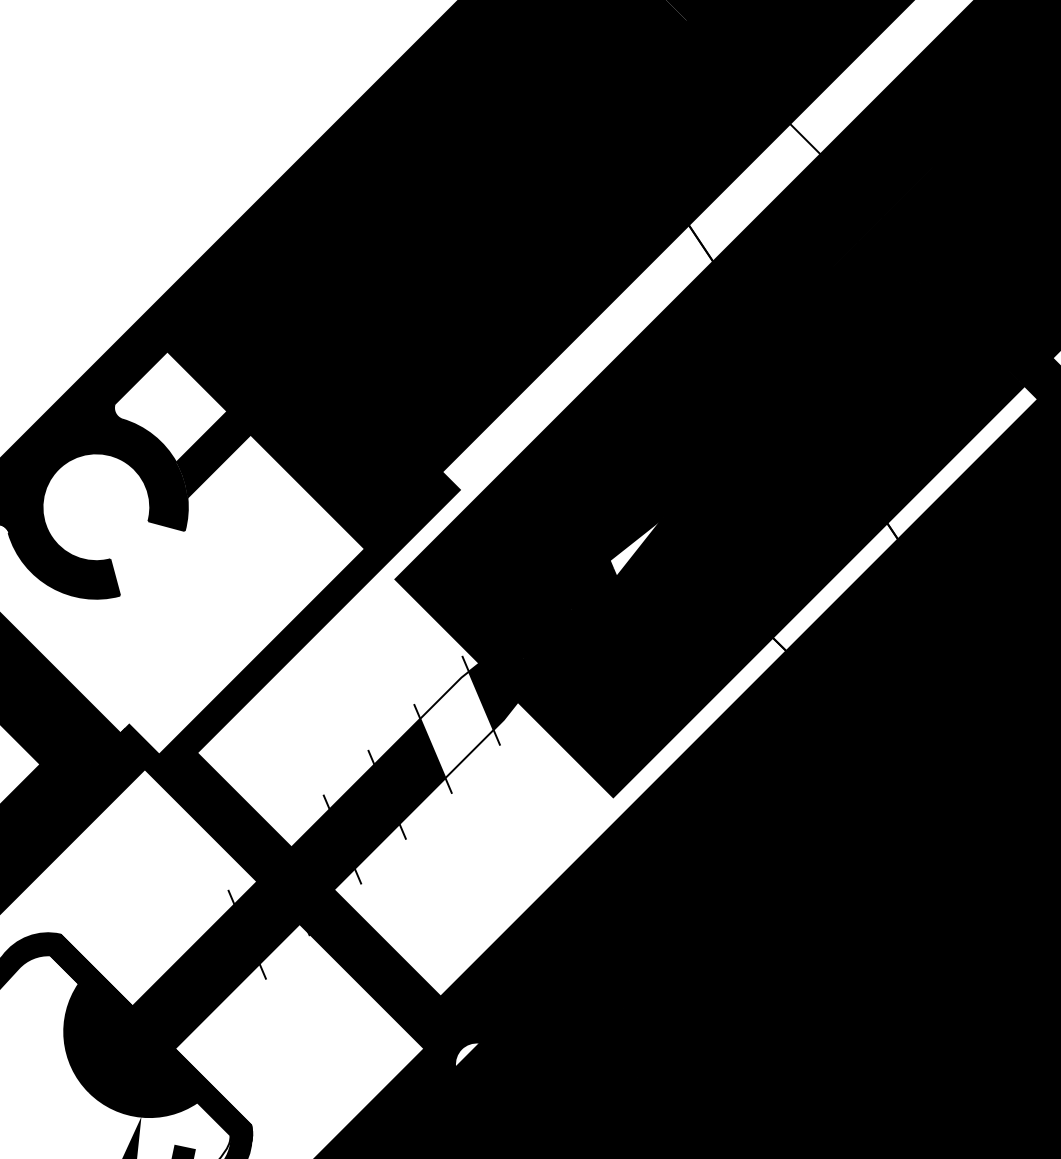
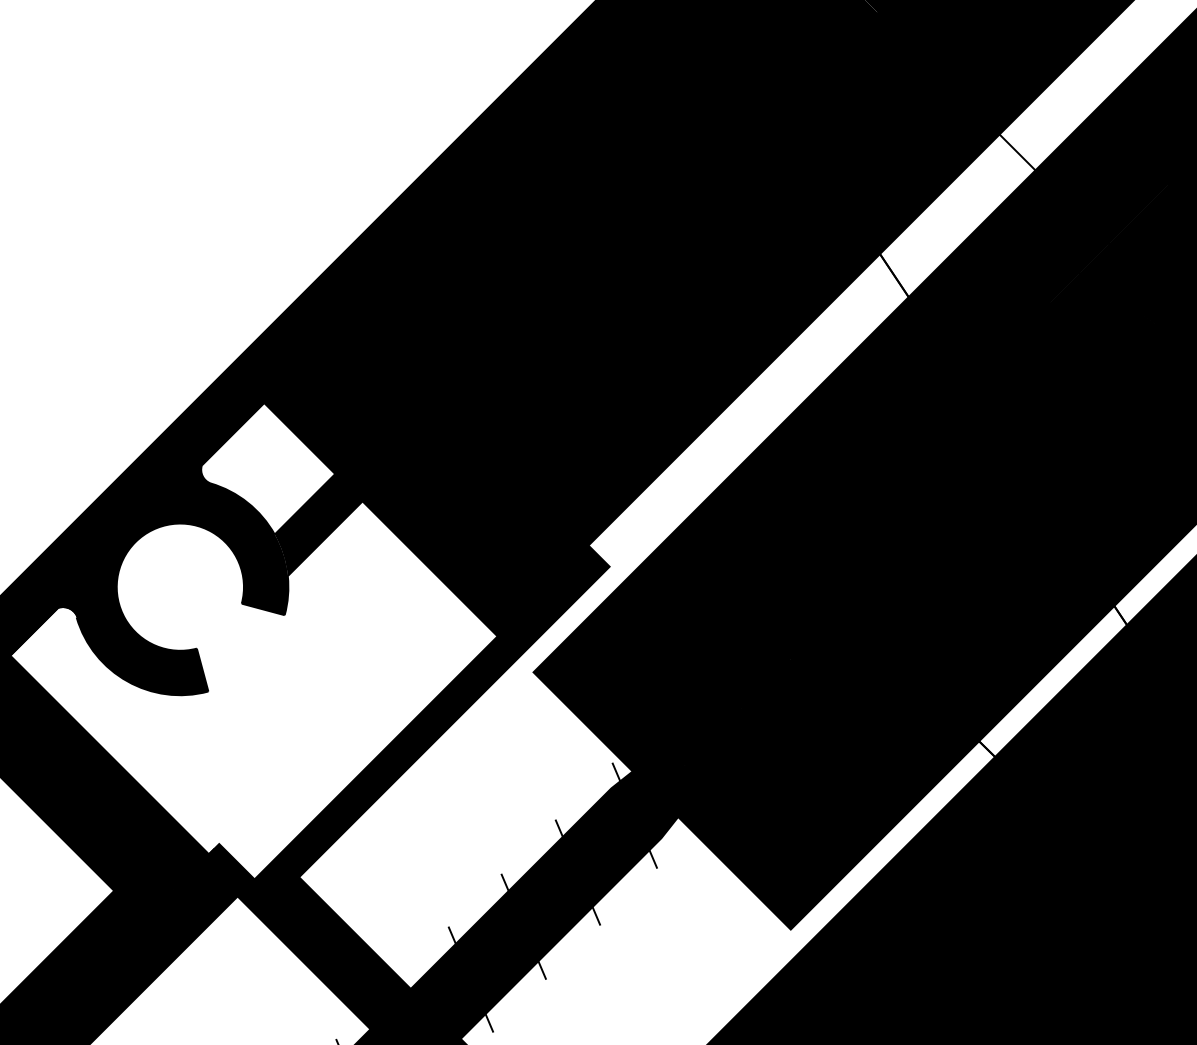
fill: (636, 547) -> (818, 634), added
fill: (456, 724) -> (605, 843), added

